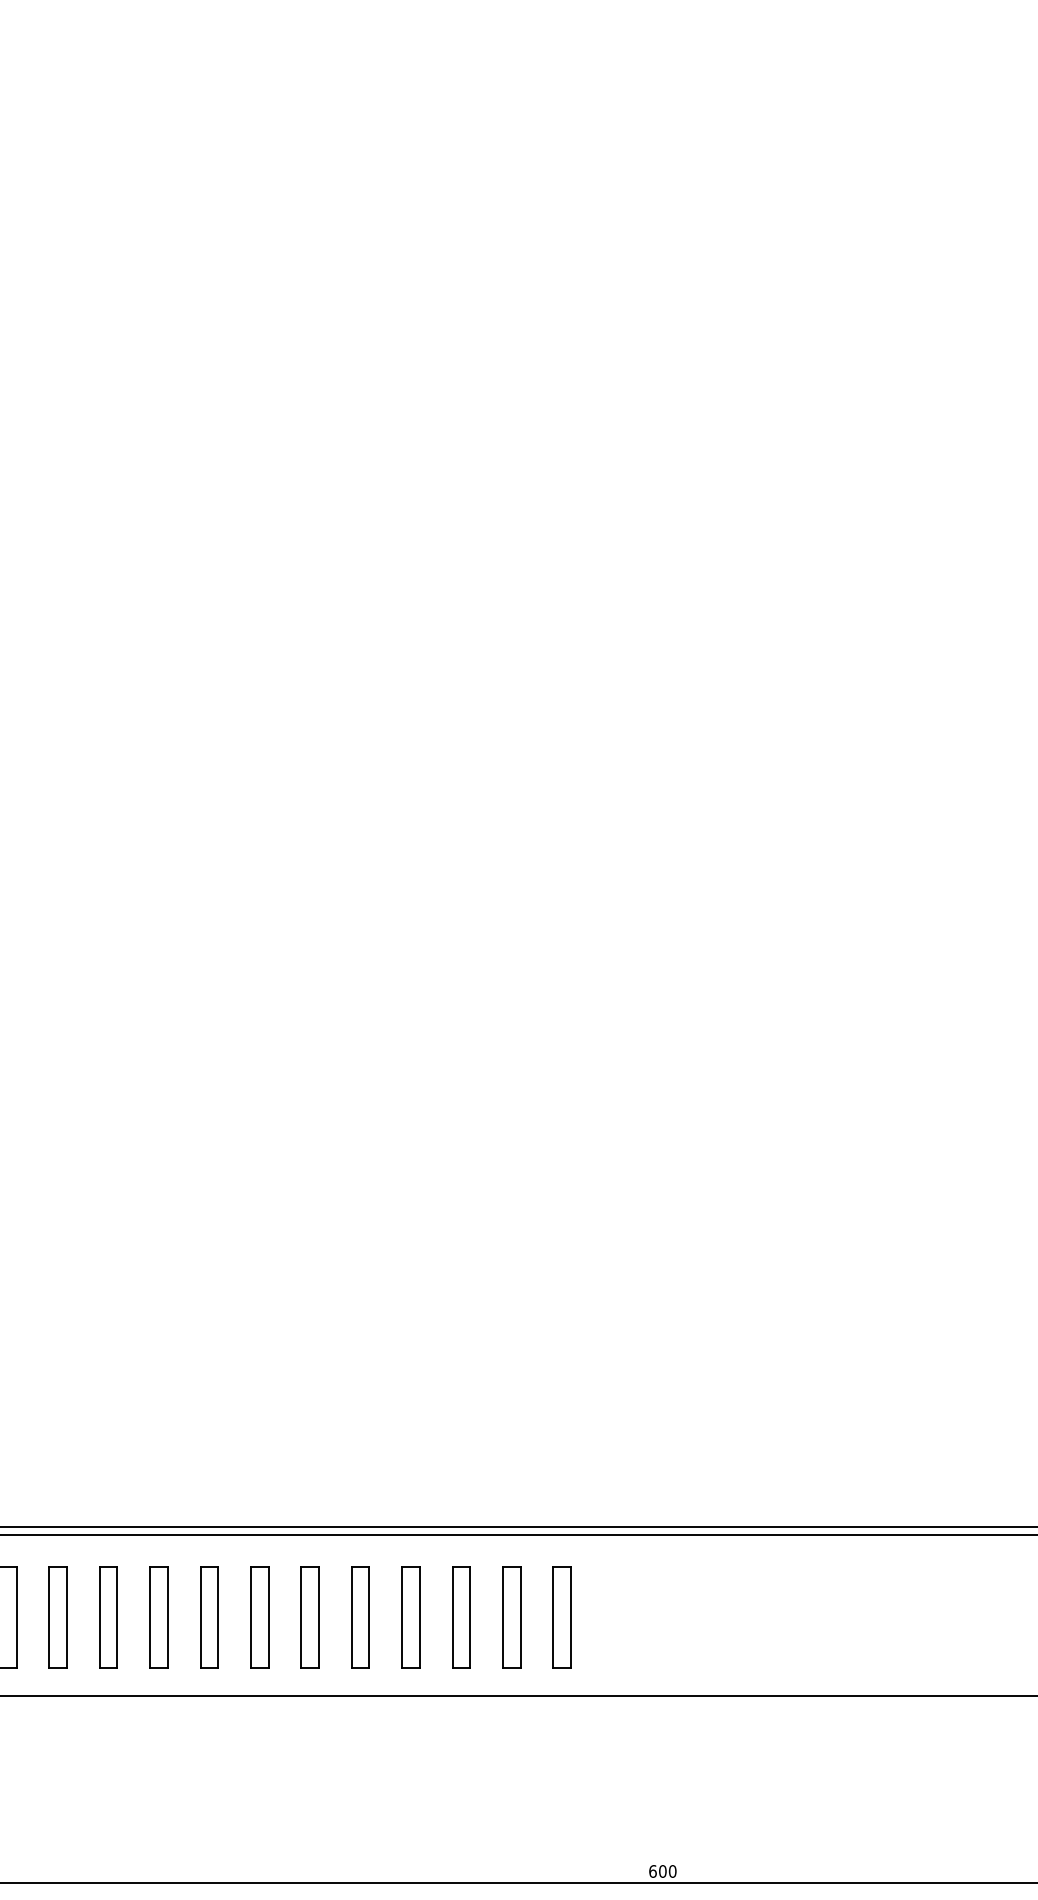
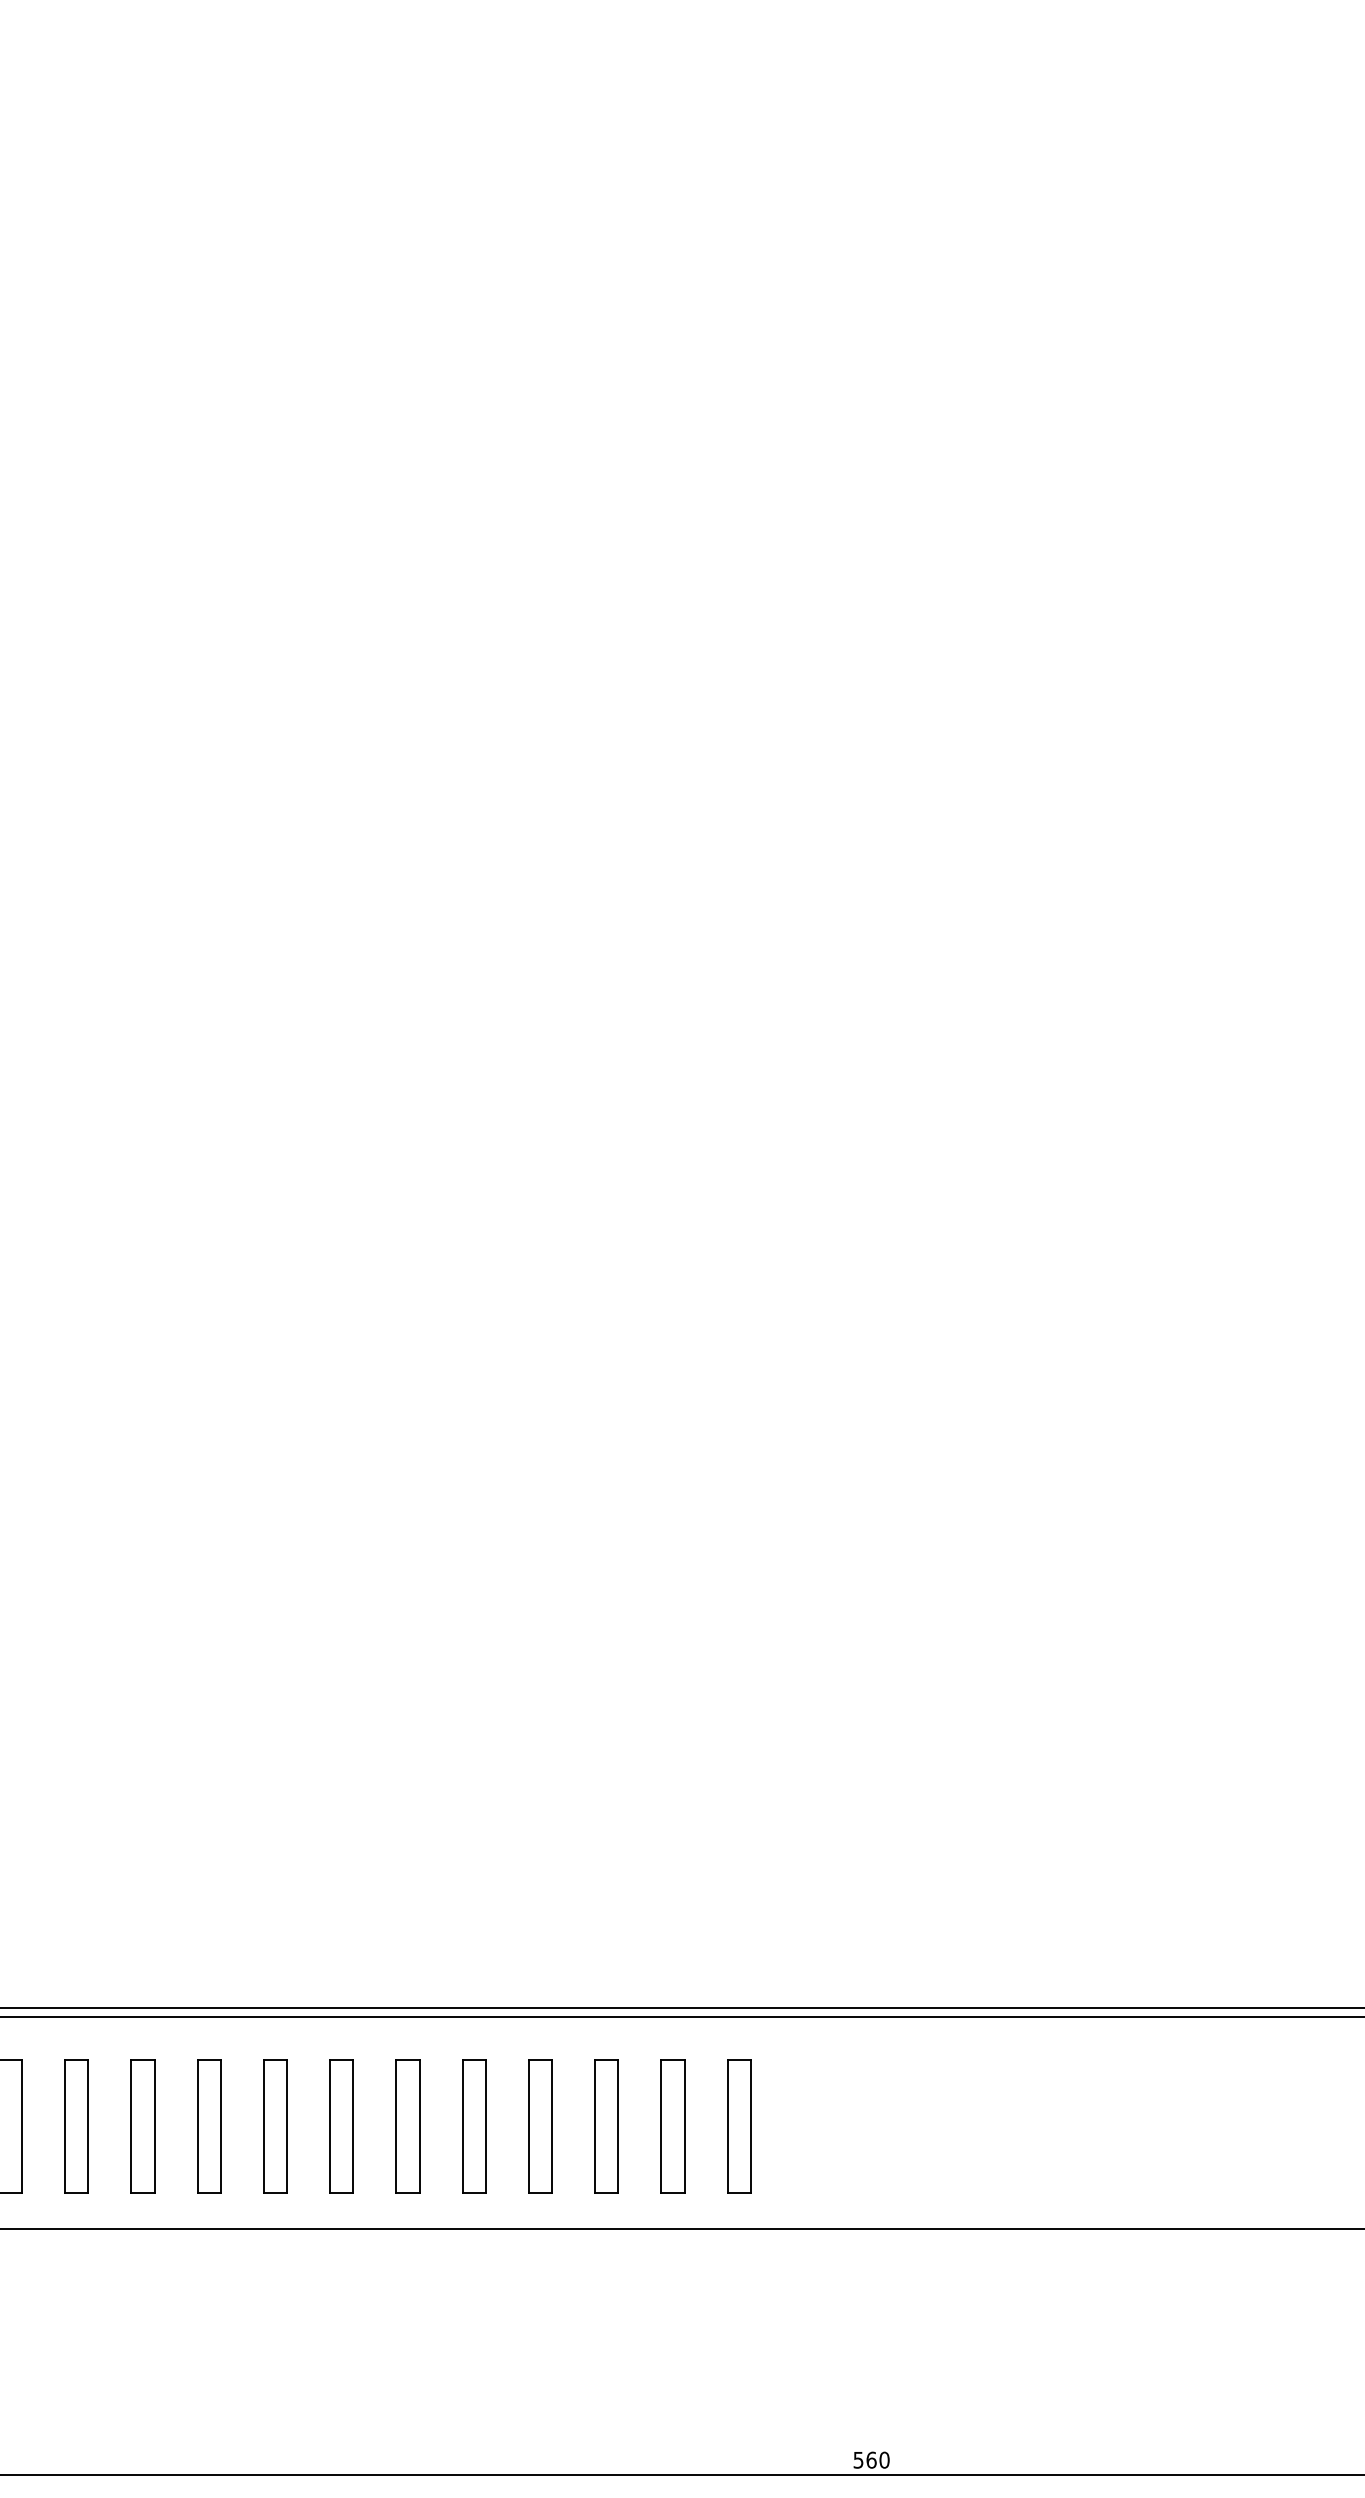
text: (657, 1870) -> (864, 2459), 600 -> 560

